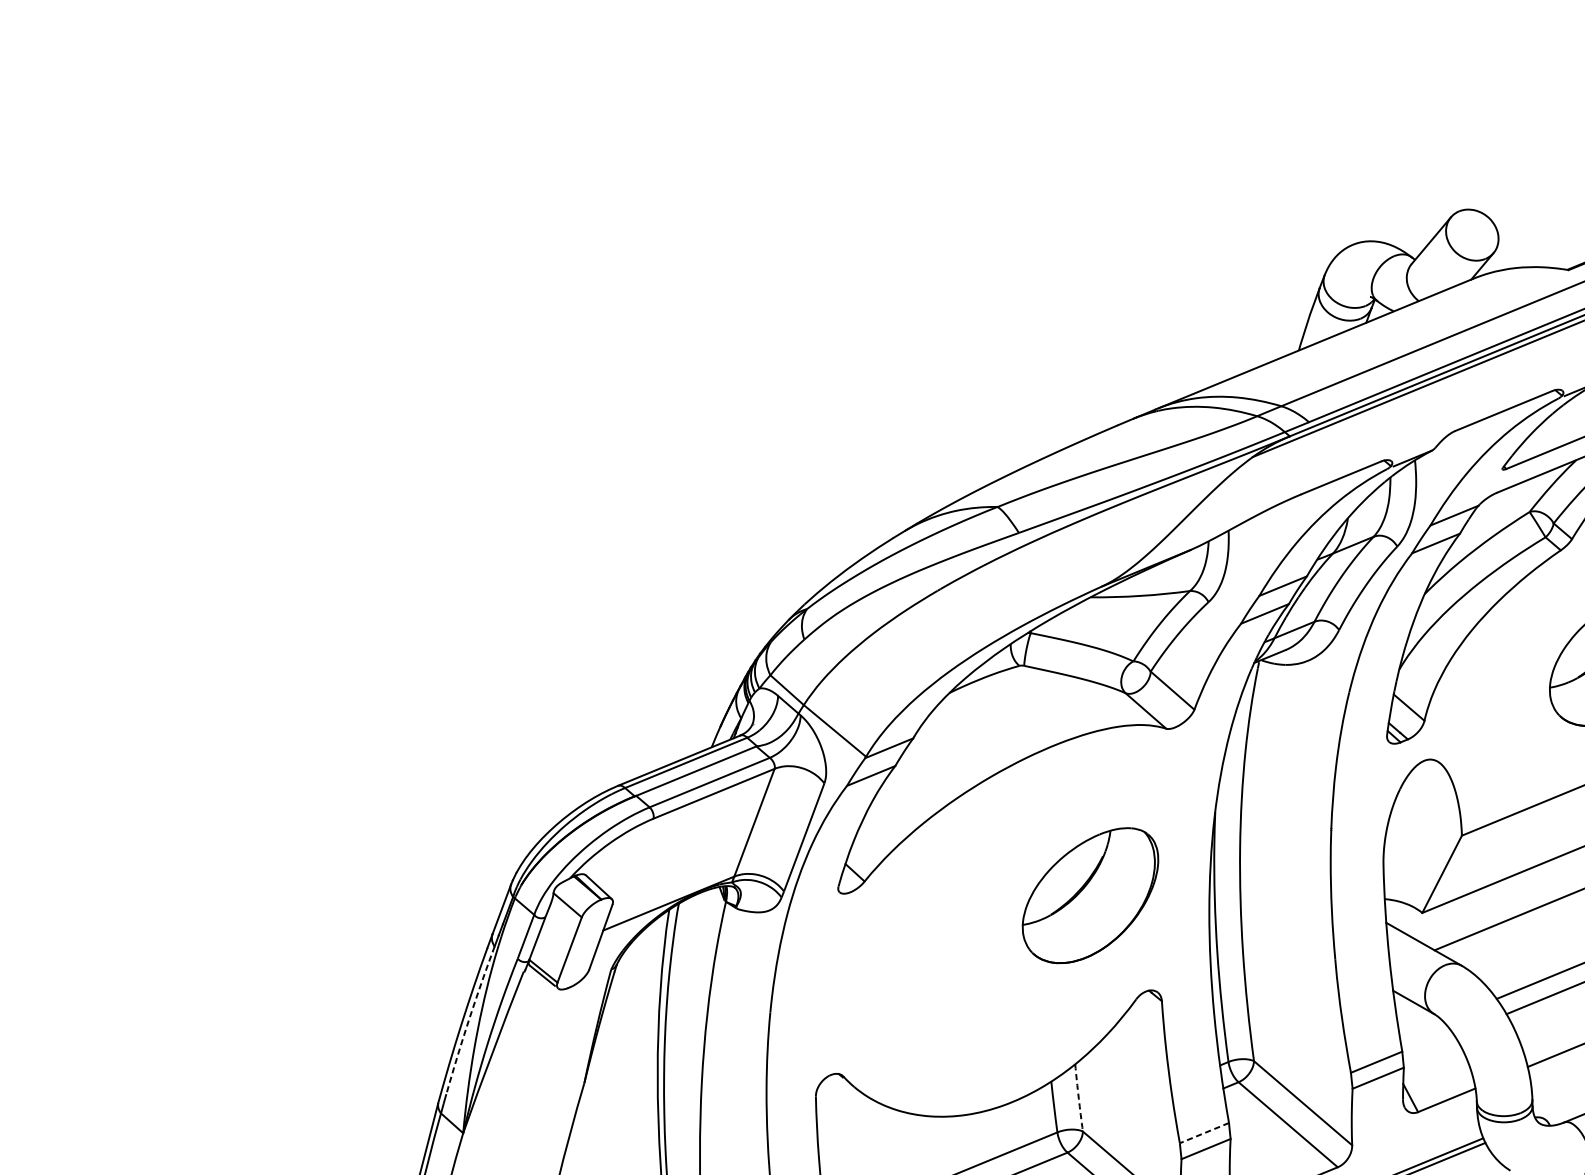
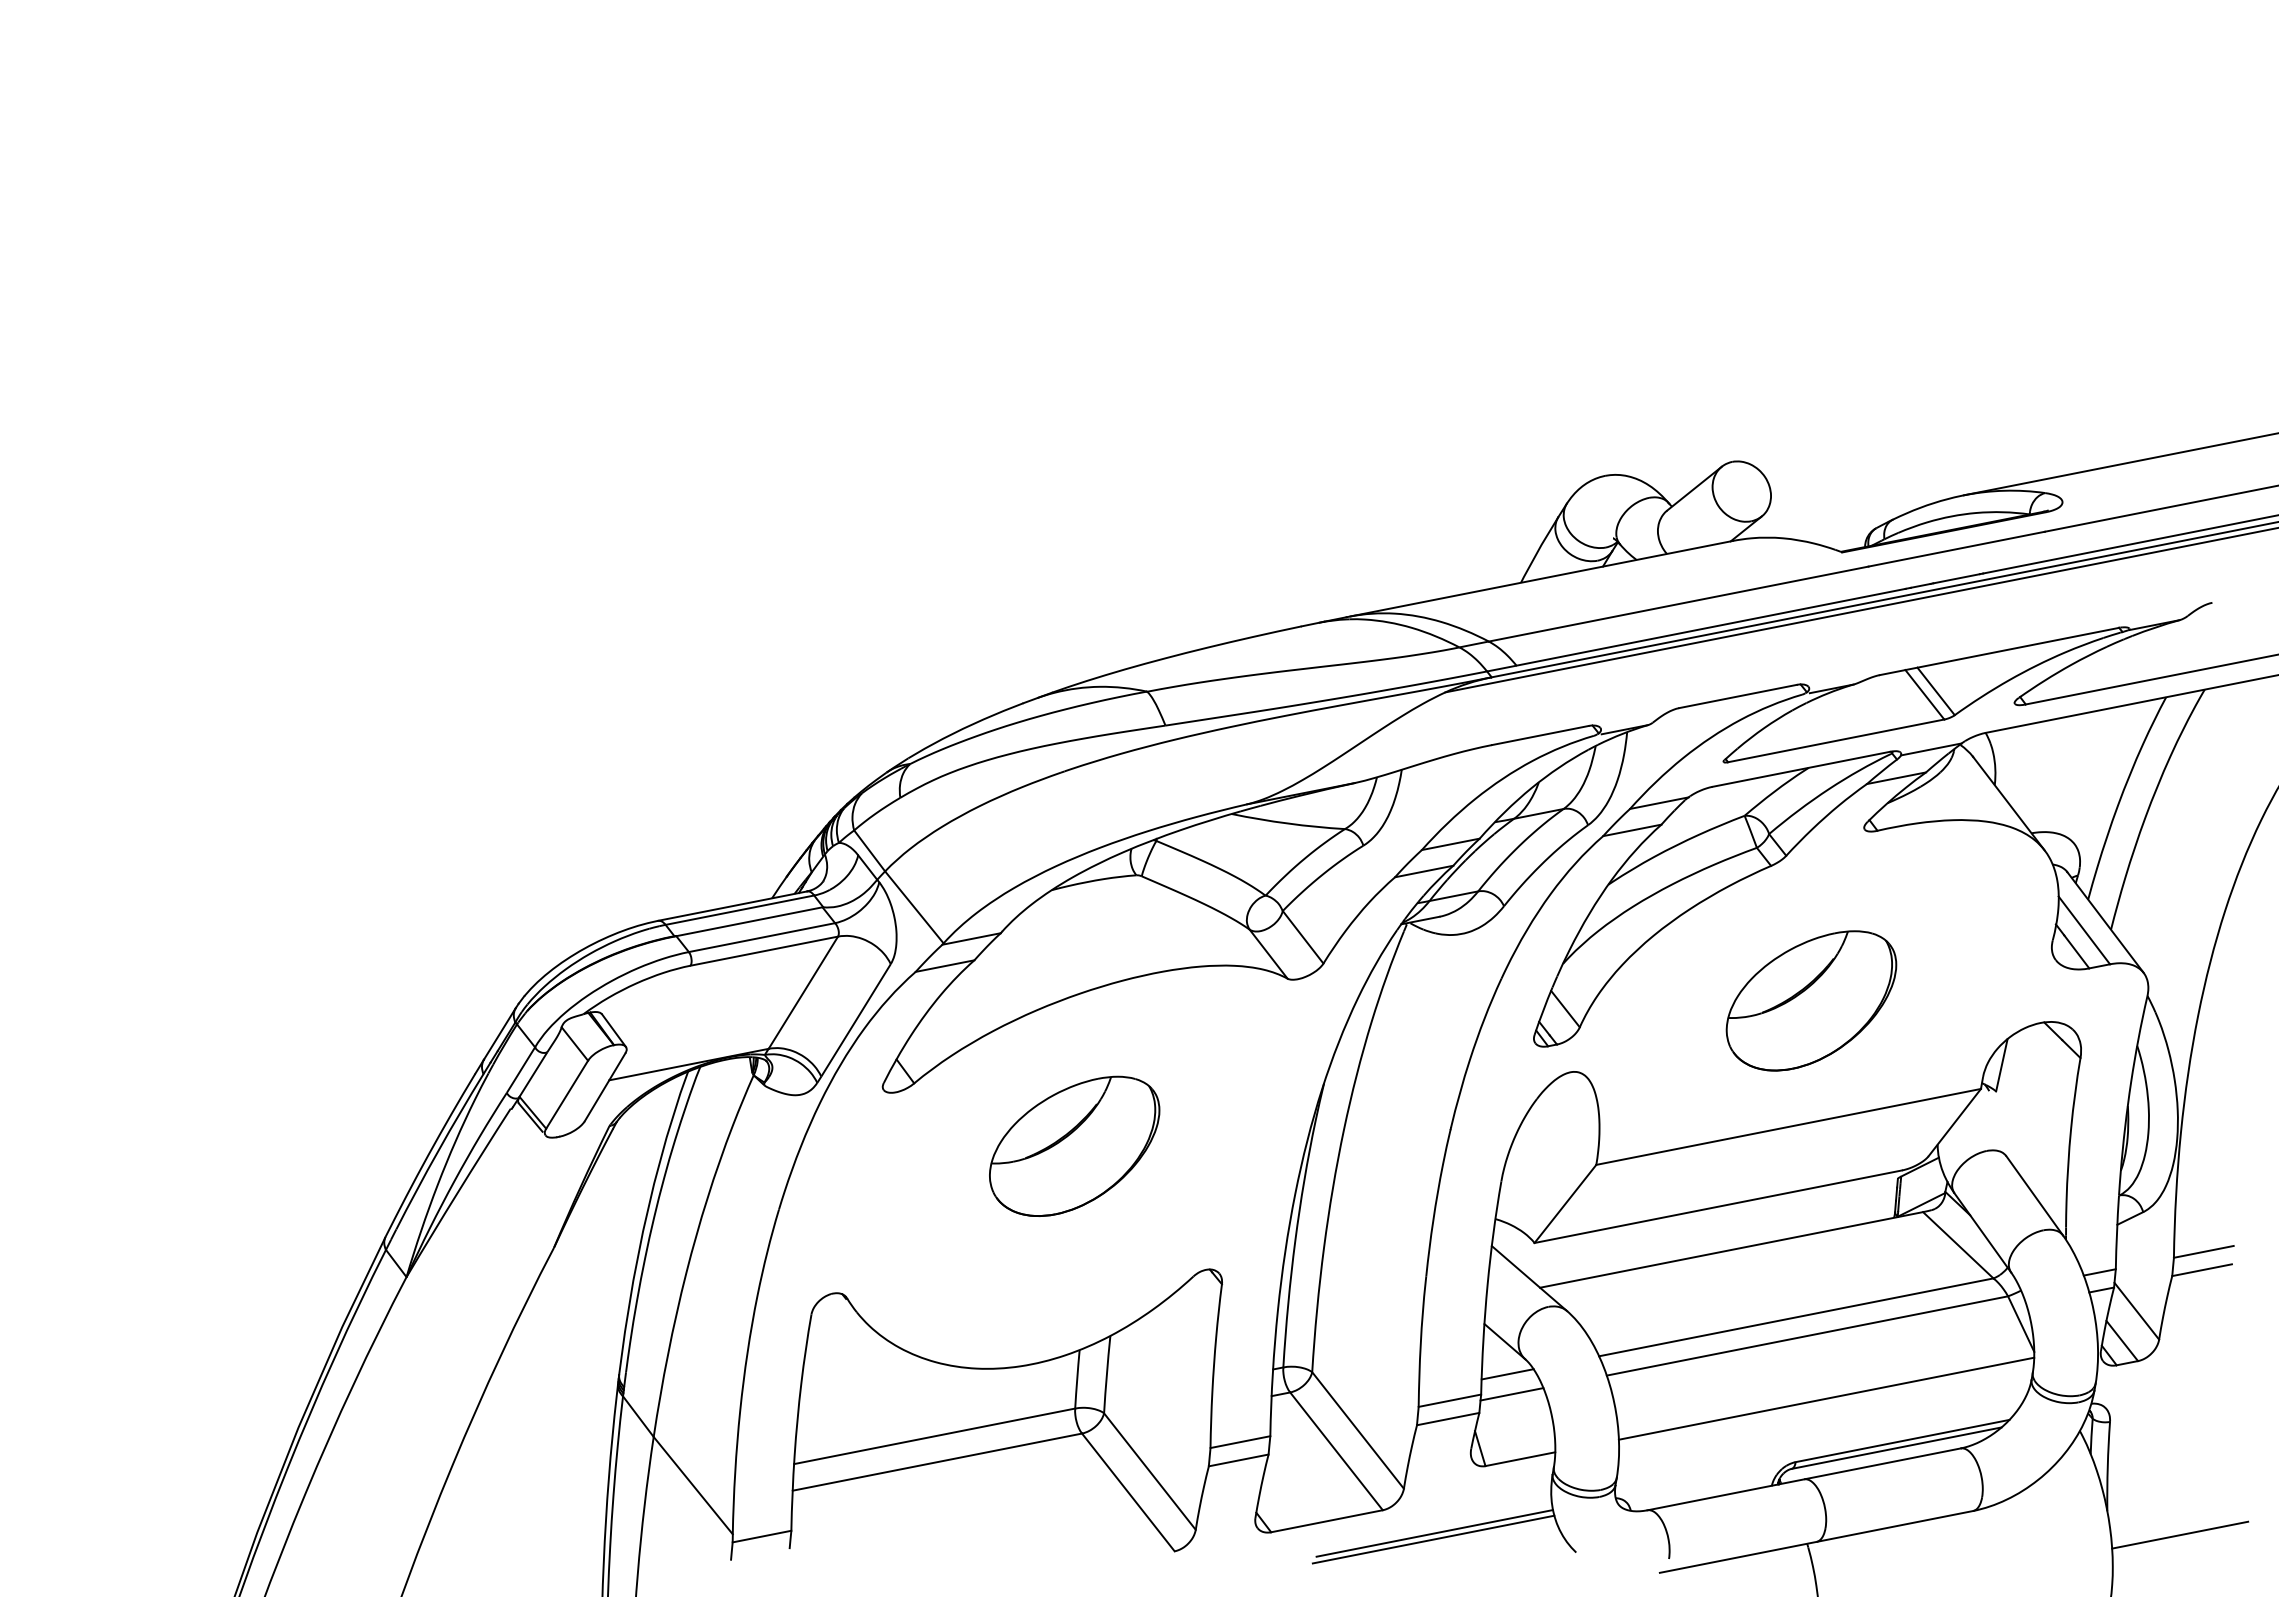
part: (1090, 895) -> (1074, 1145), moved
arc: (469, 1019) -> (438, 1150), dashed -> solid
line: (1421, 1030) -> (1507, 1374), added
line: (1428, 1046) -> (1511, 1394), added
arc: (1078, 1097) -> (1106, 1374), dashed -> solid
line: (1203, 1133) -> (1239, 1442), dashed -> solid

